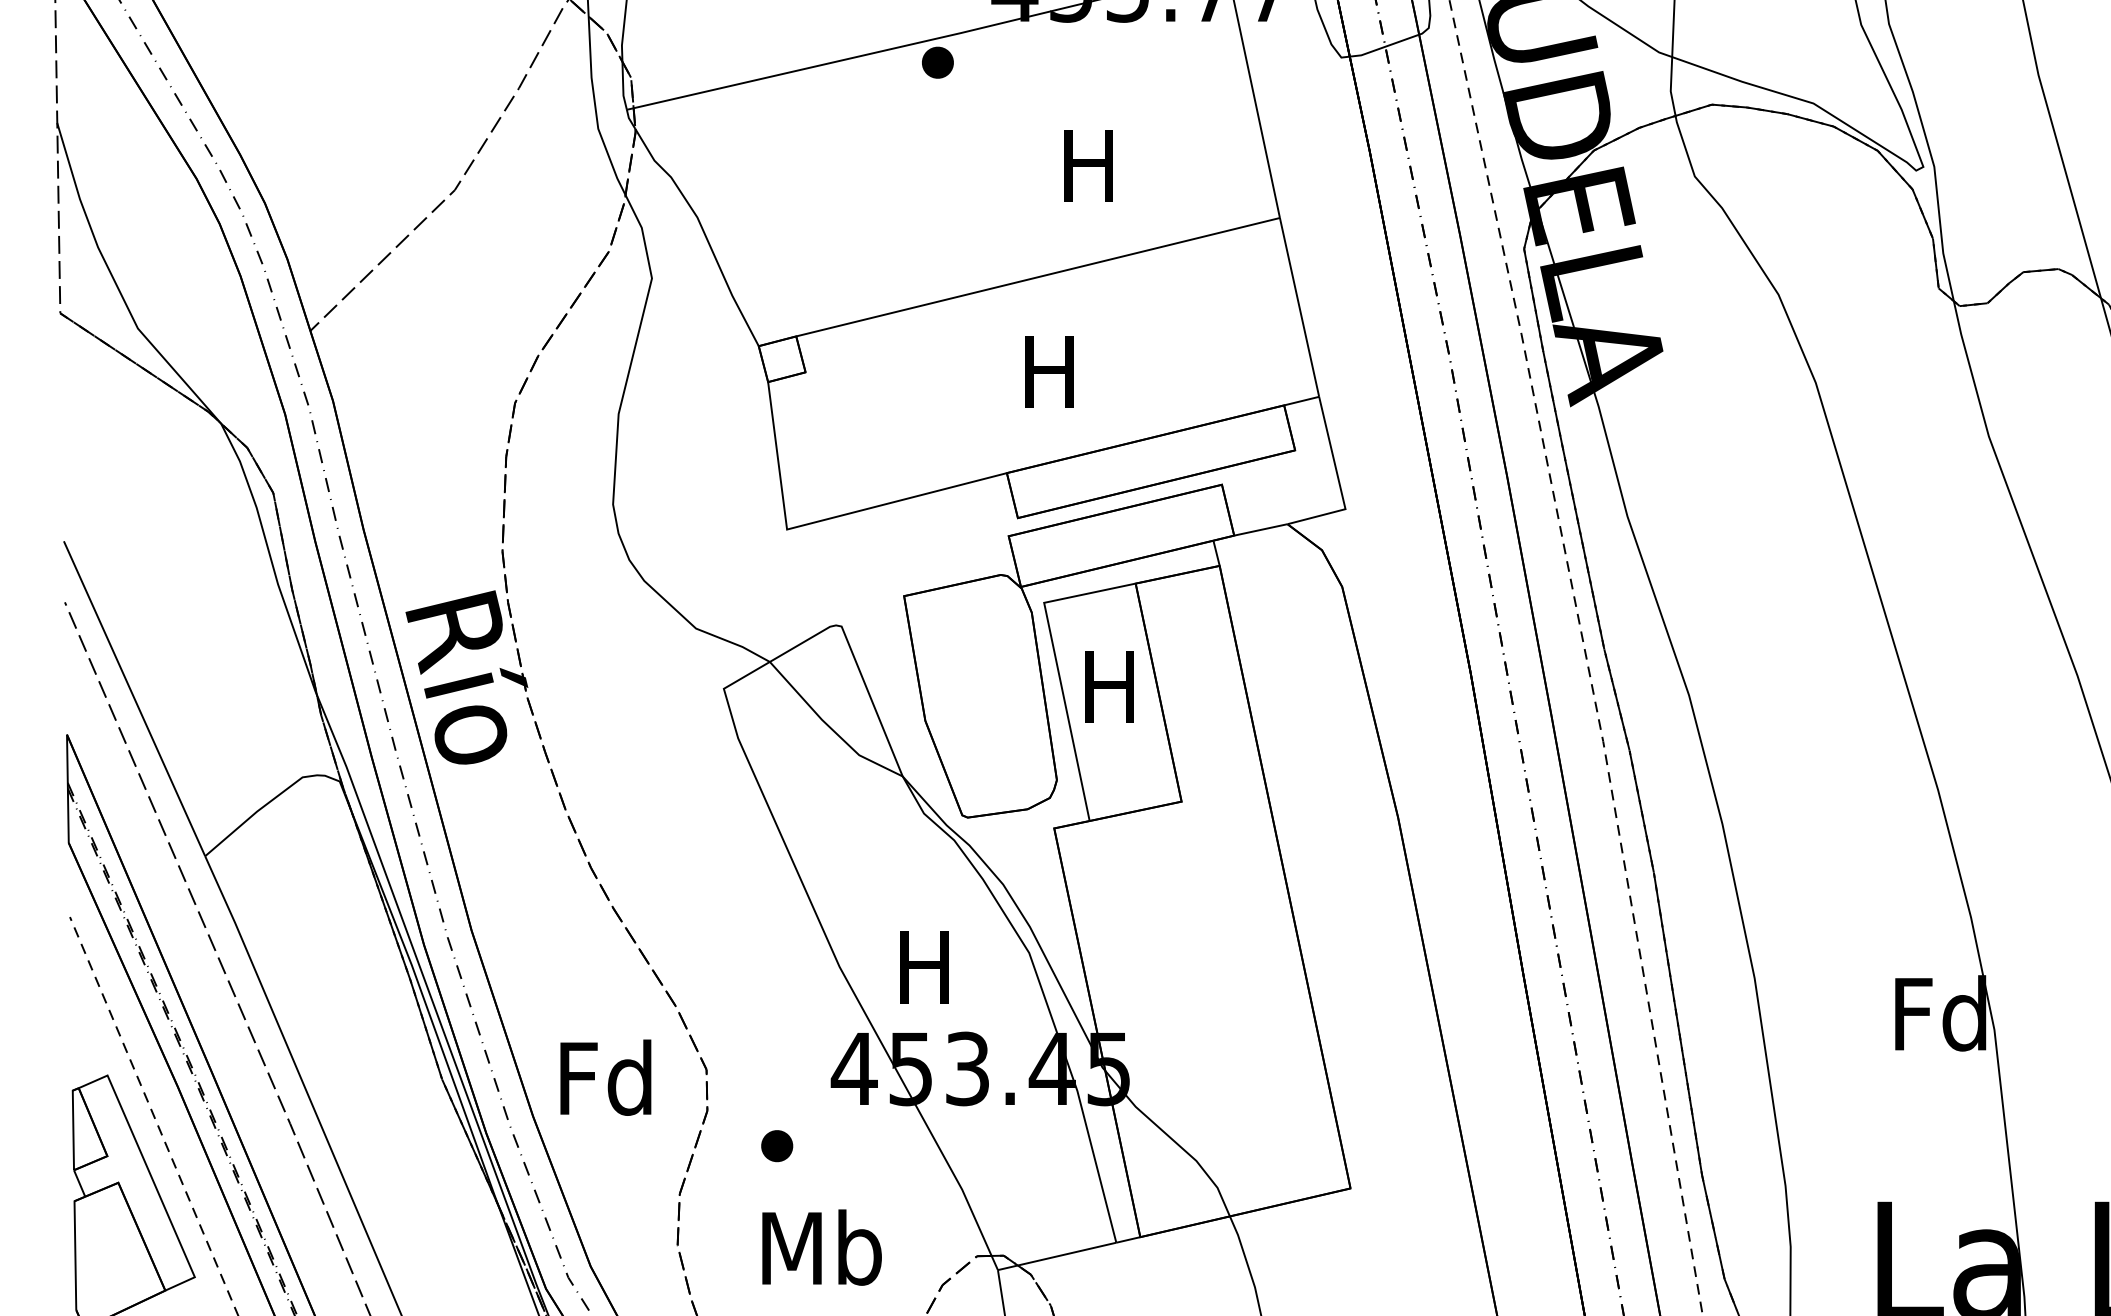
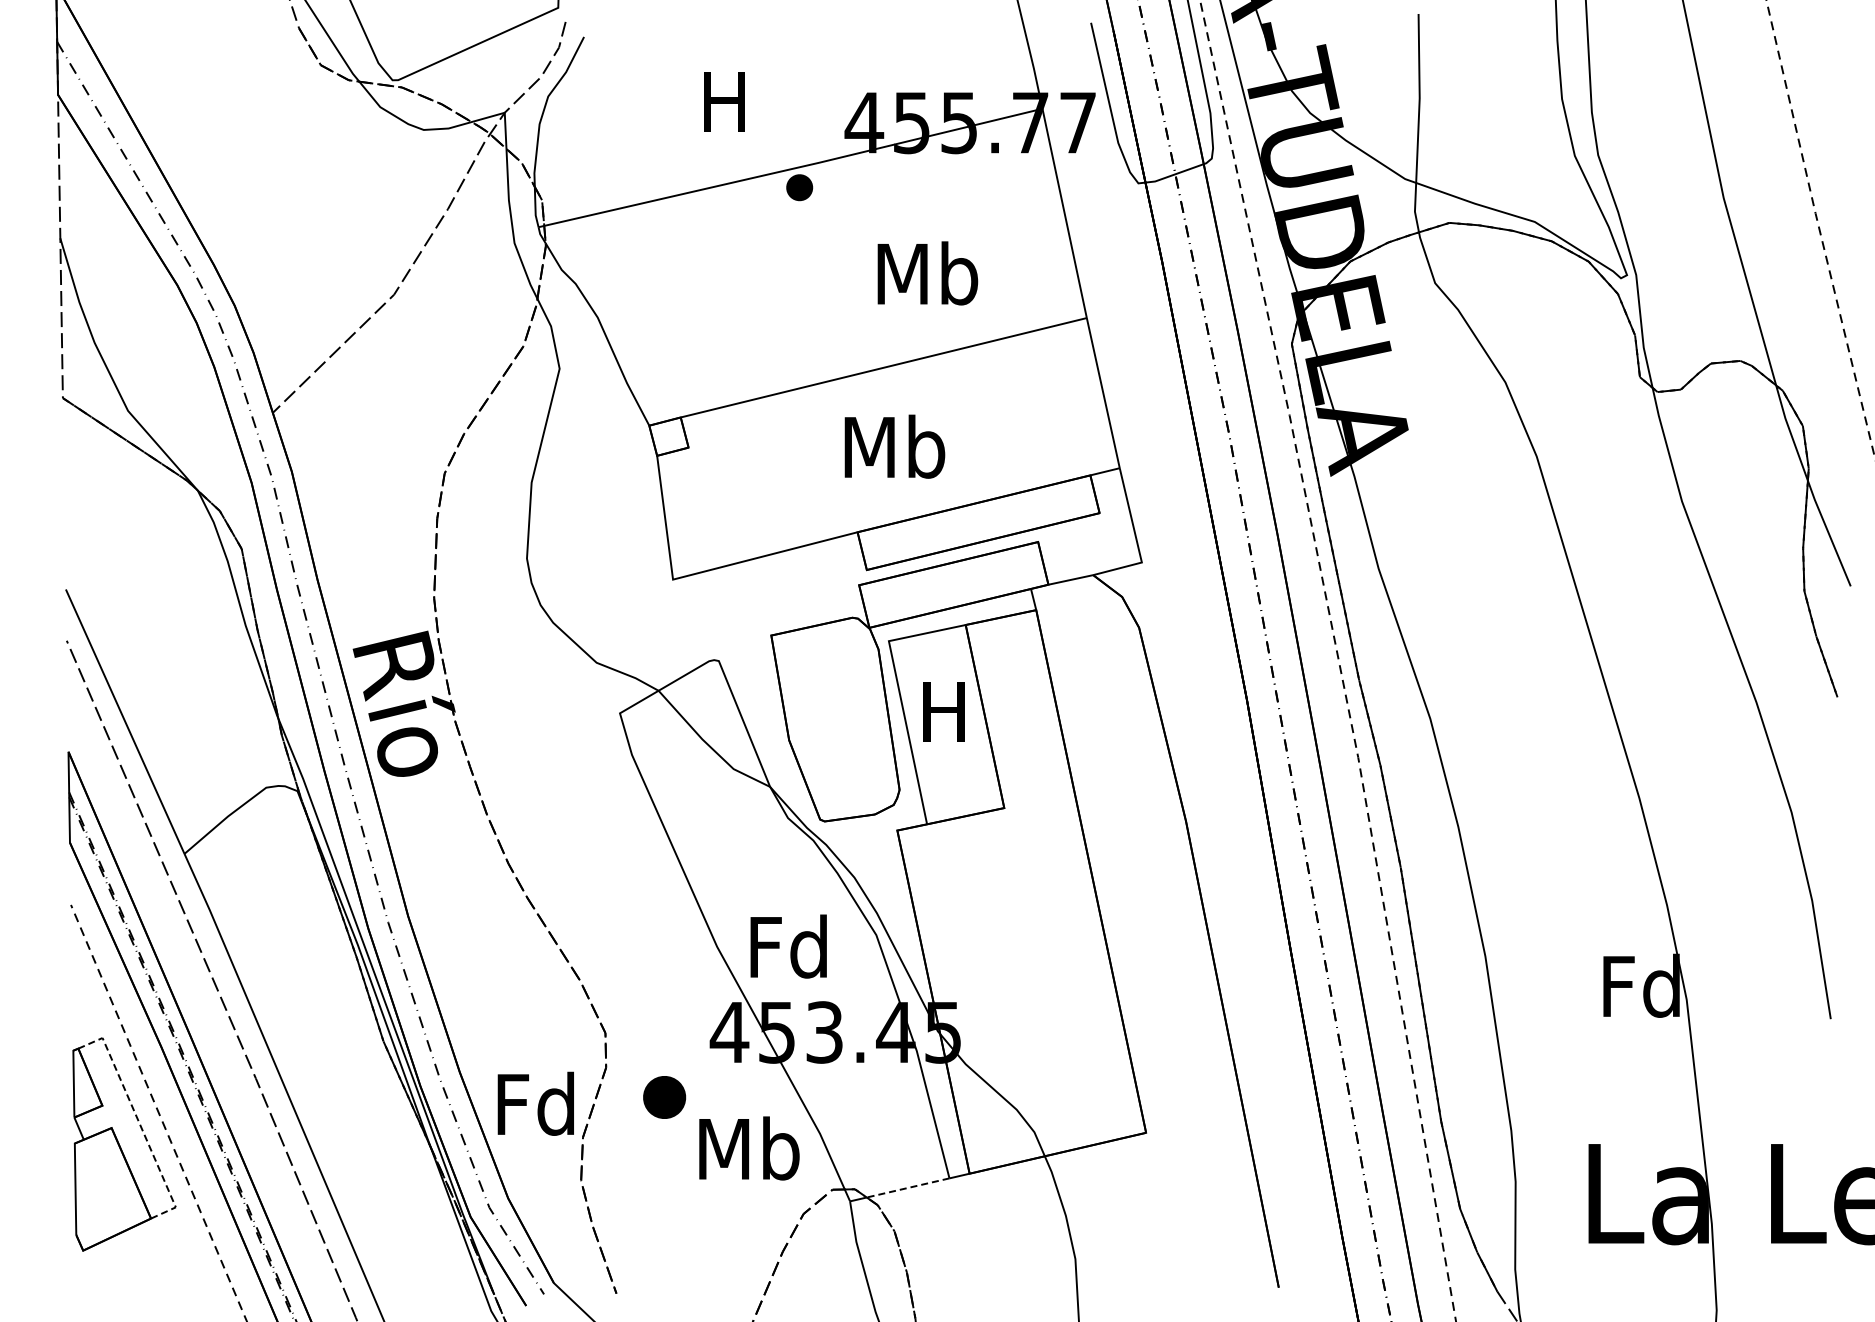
text: (1090, 164) -> (927, 273), H -> Mb
text: (1050, 370) -> (894, 446), H -> Mb
text: (924, 966) -> (788, 946), H -> Fd
text: (605, 1077) -> (535, 1103), moved
part: (776, 1145) -> (664, 1096), size x1.6
line: (151, 1177) -> (139, 1123), solid -> dashed
text: (822, 1247) -> (749, 1148), moved
line: (1066, 1254) -> (907, 1188), solid -> dashed

